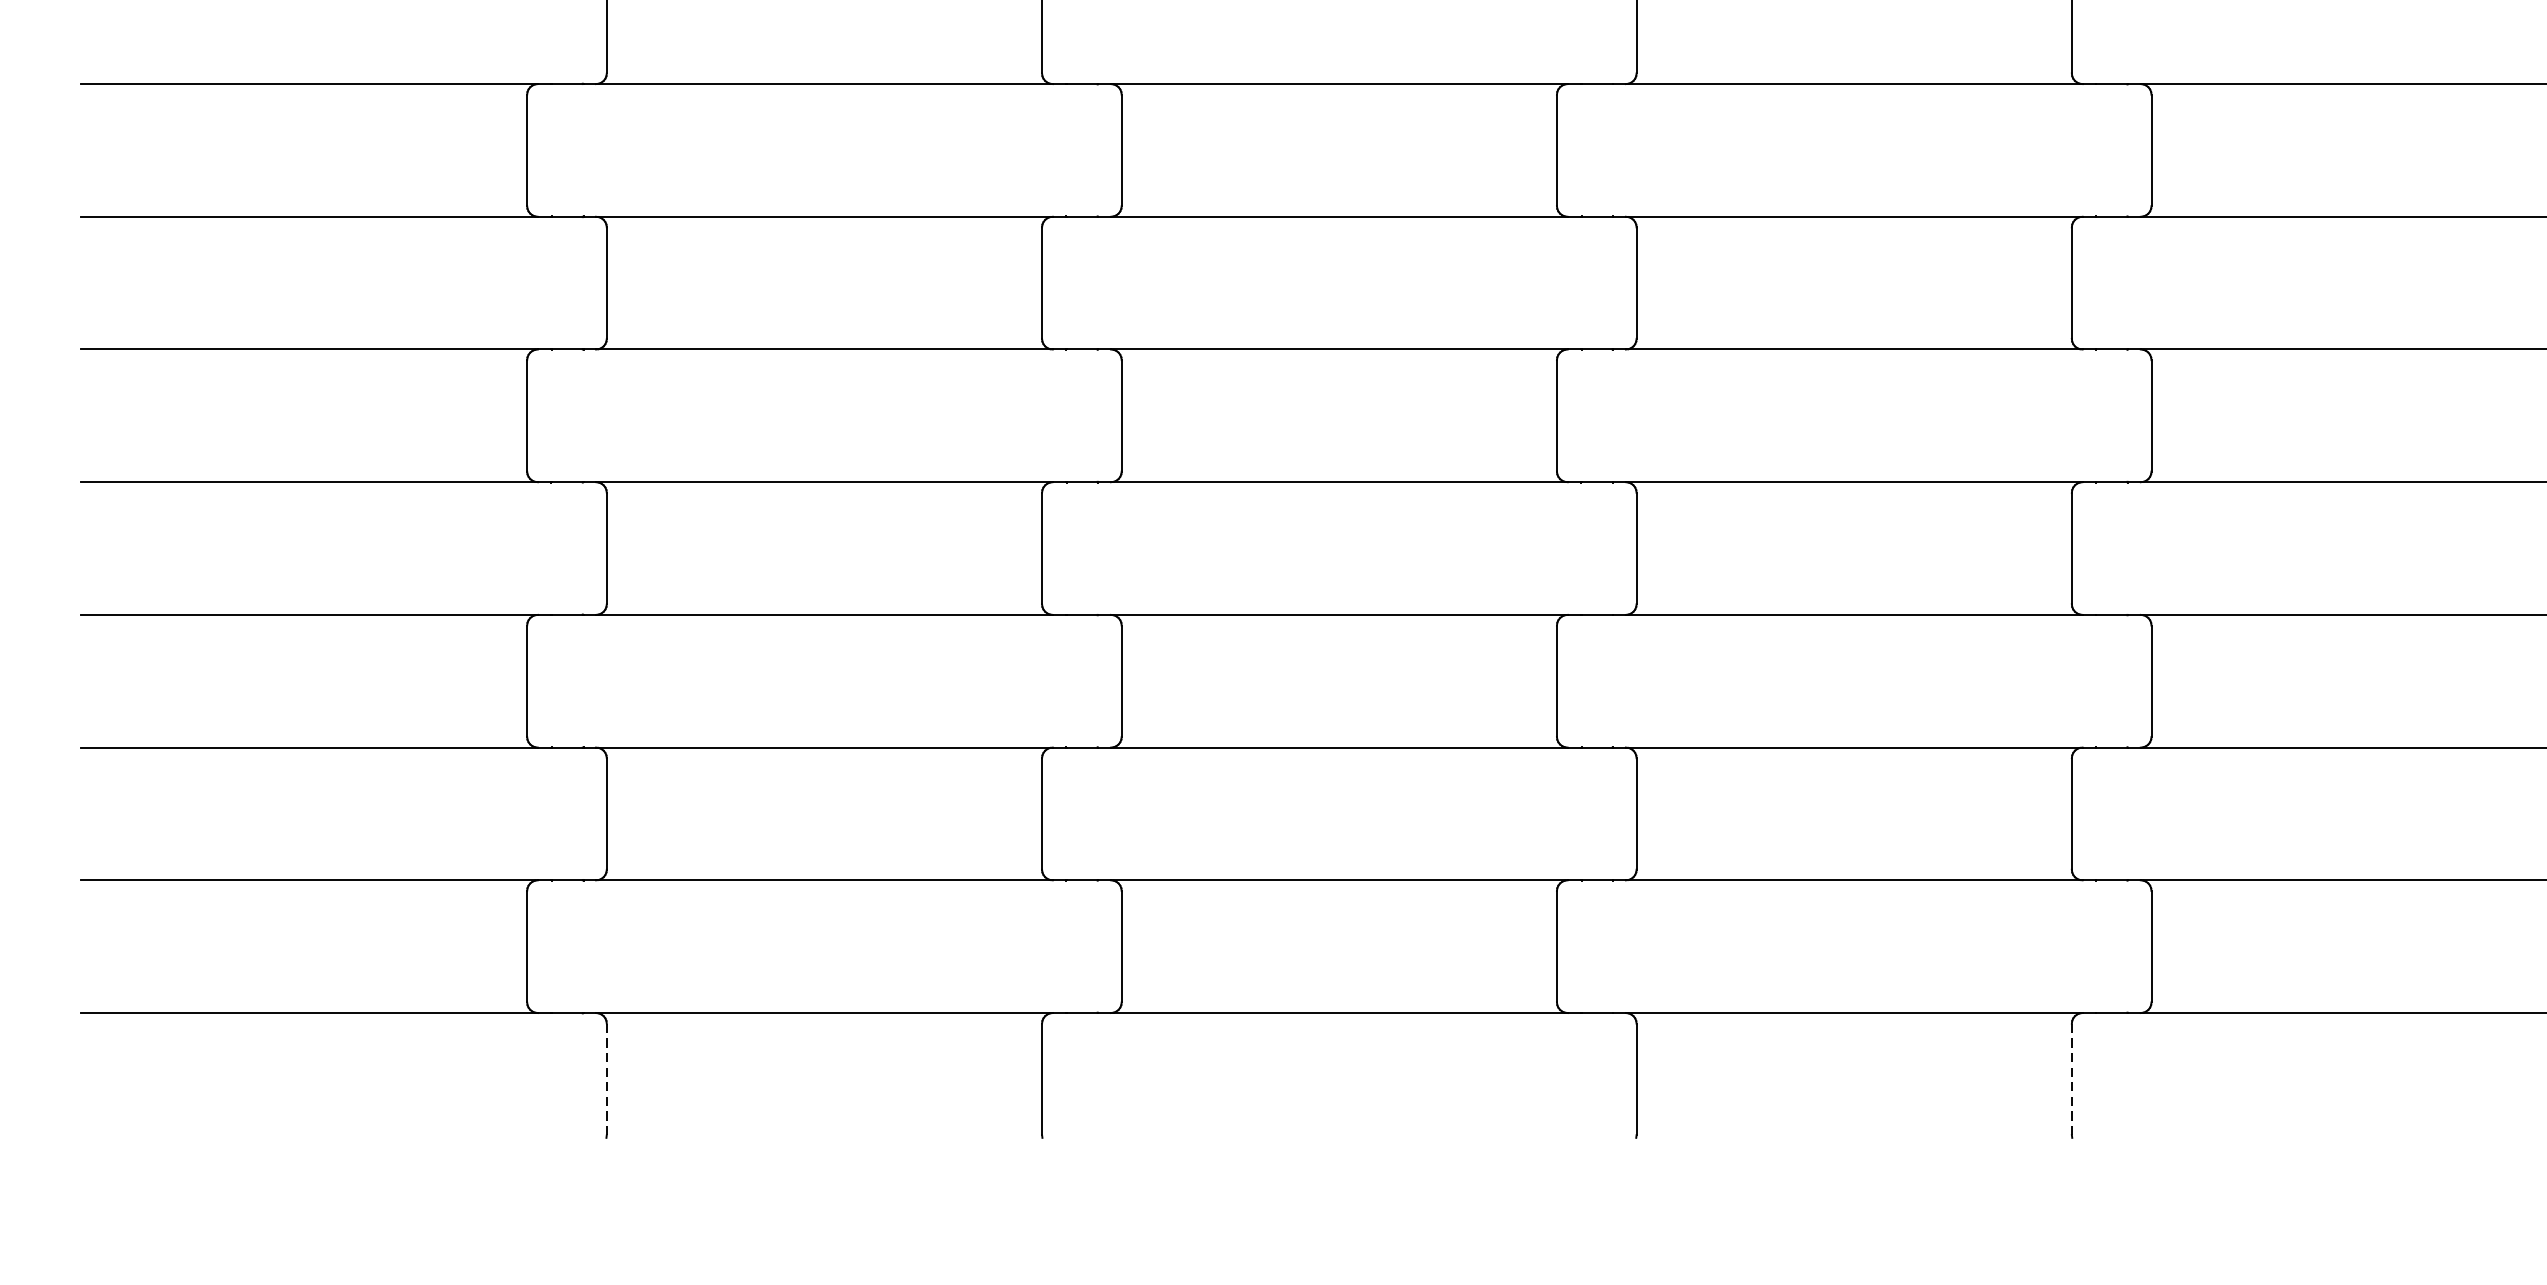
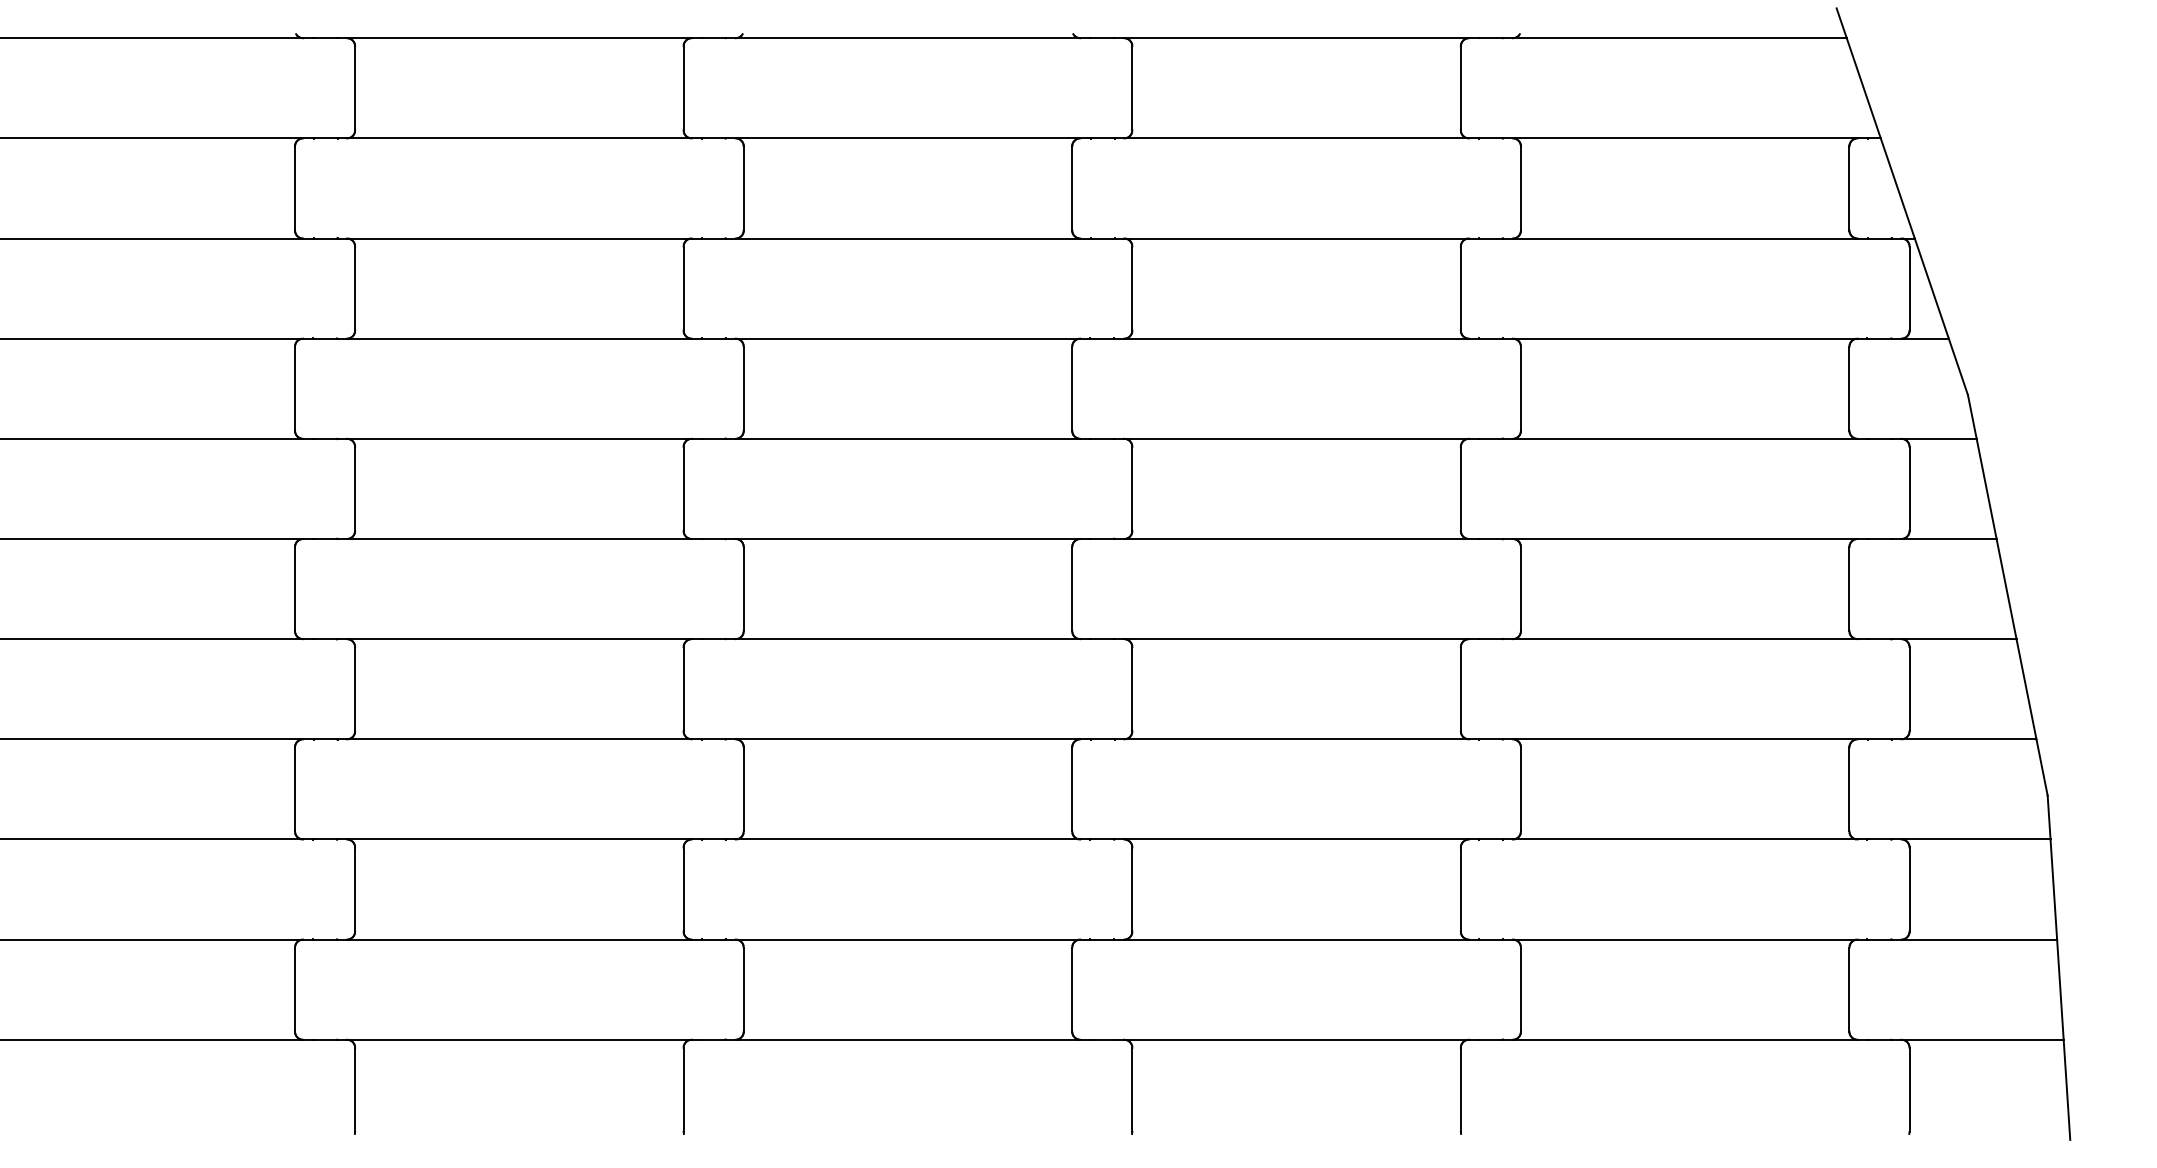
line: (607, 1078) -> (355, 1089), dashed -> solid
line: (2071, 1078) -> (1460, 1089), dashed -> solid

